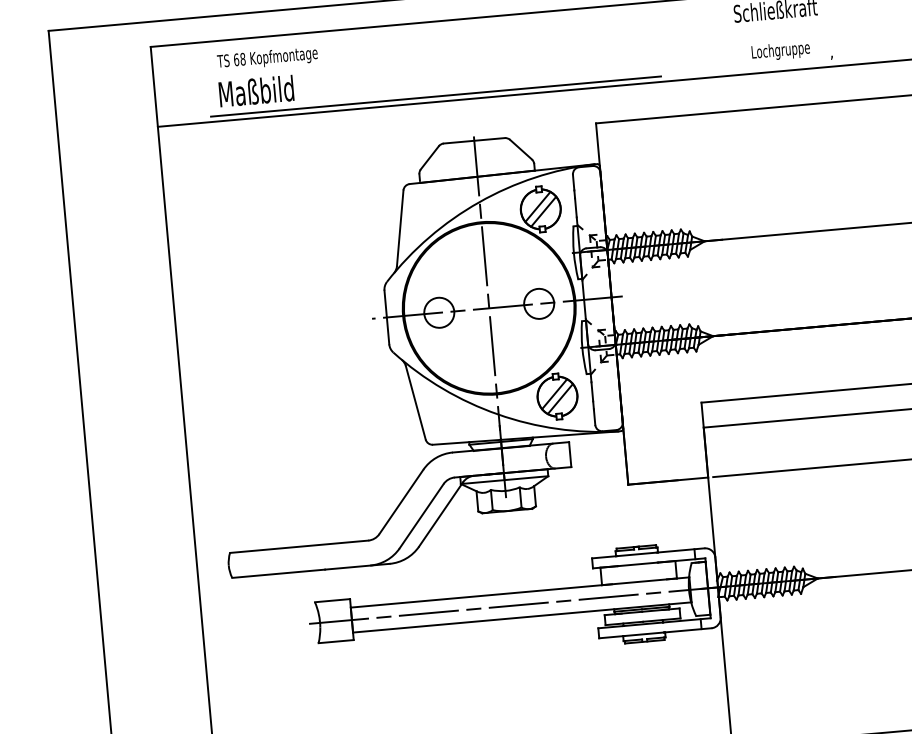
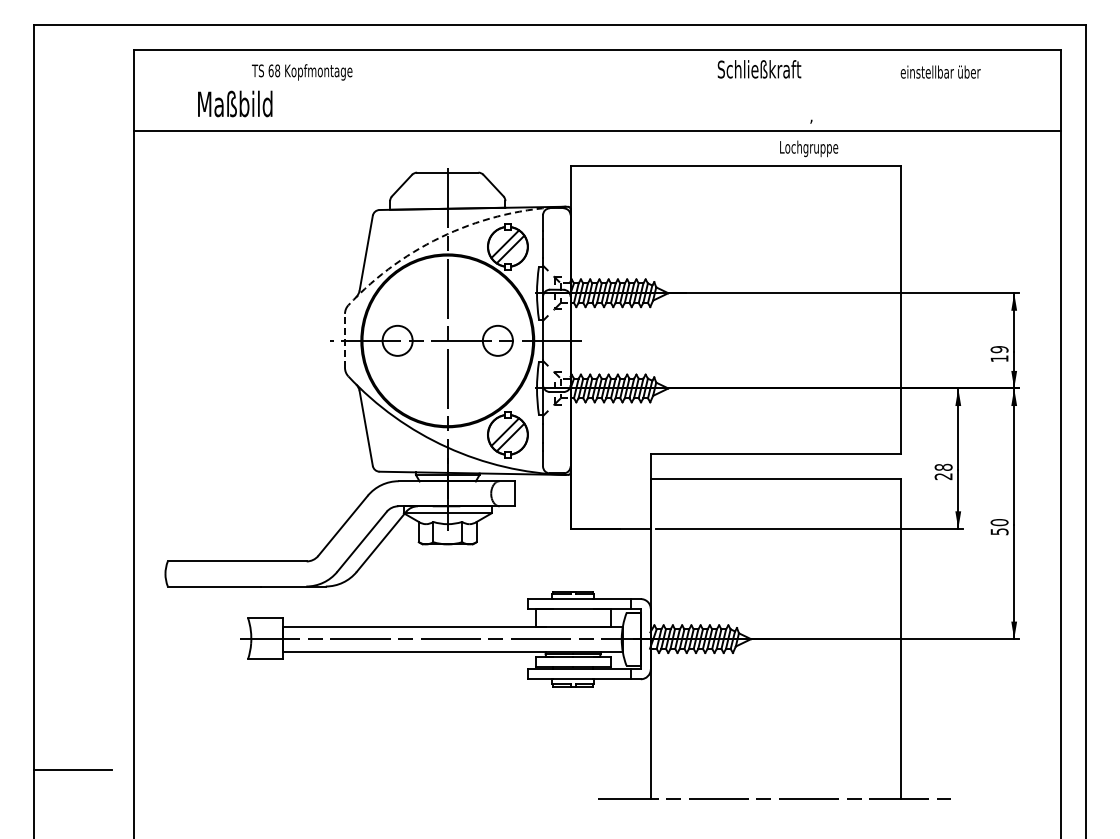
text: (781, 51) -> (809, 148), moved
text: (267, 58) -> (302, 72), moved
line: (435, 96) -> (413, 125), removed
arc: (479, 202) -> (447, 234), solid -> dashed
line: (387, 317) -> (345, 340), solid -> dashed

